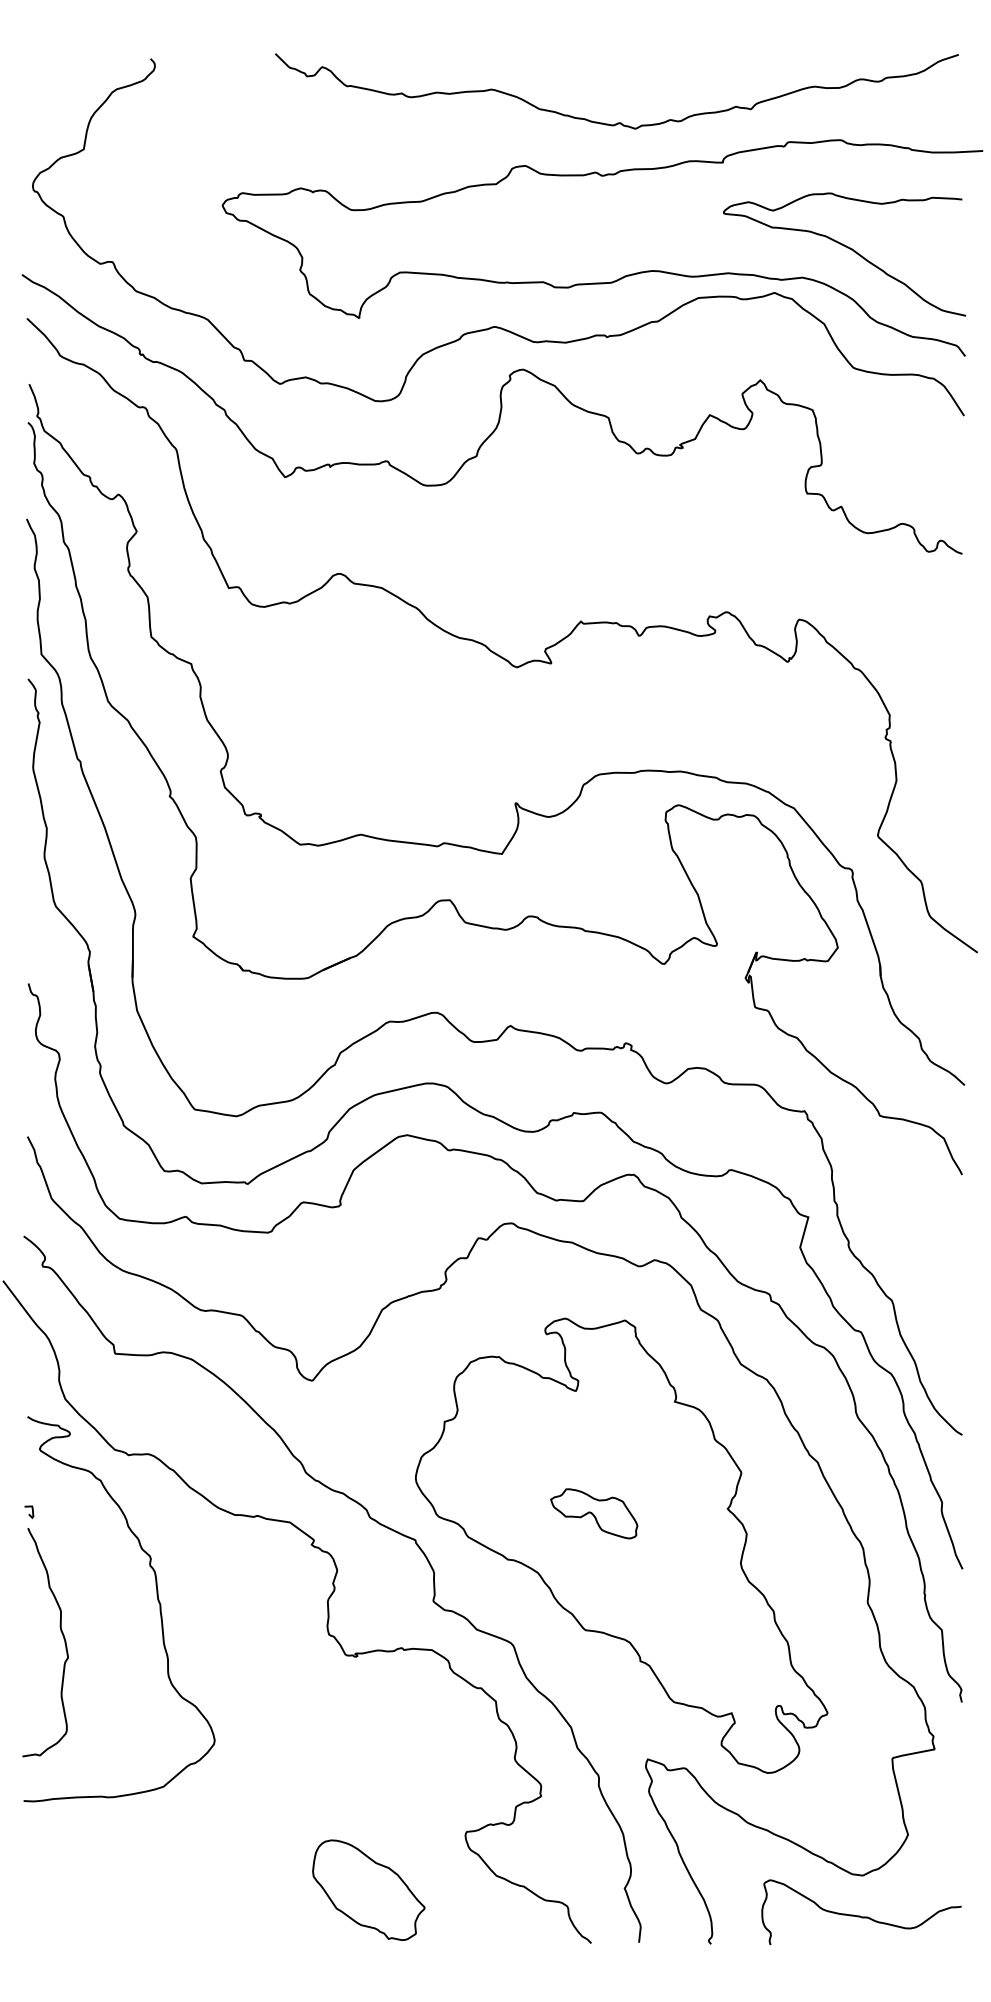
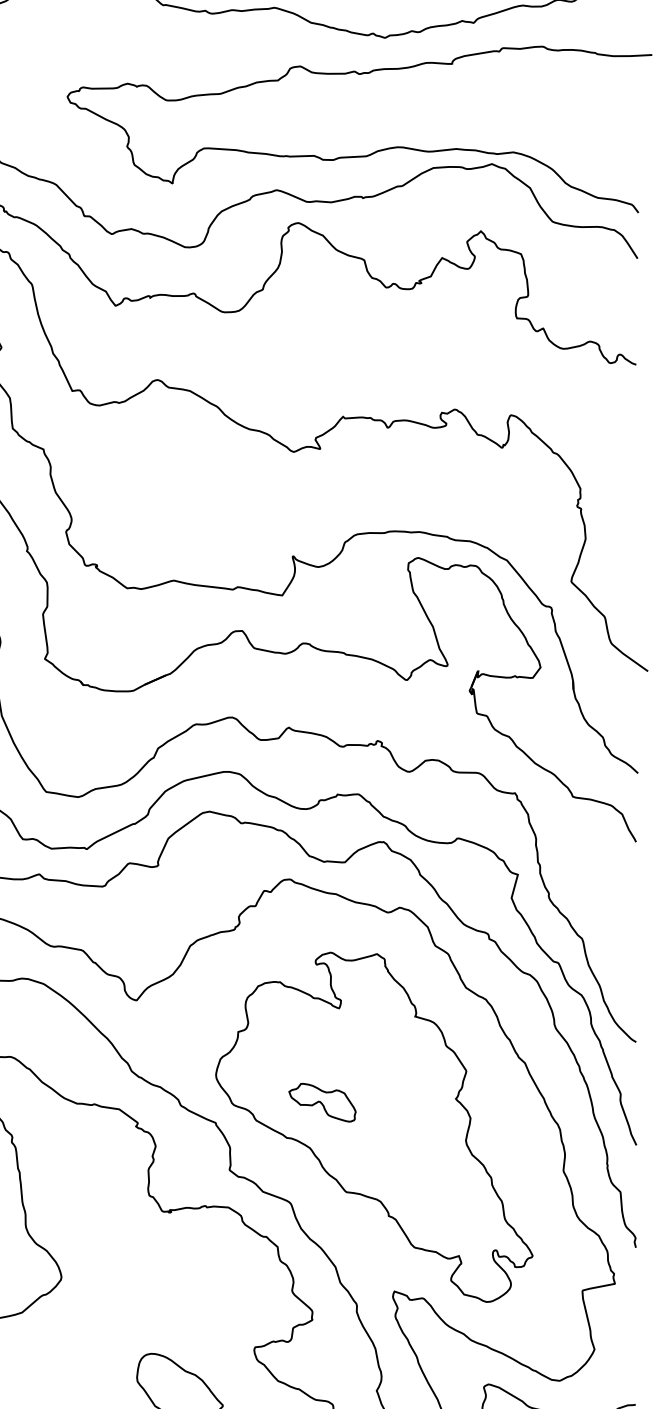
curve: (847, 248) -> (547, 129), removed
part: (594, 1513) -> (322, 1102), moved

